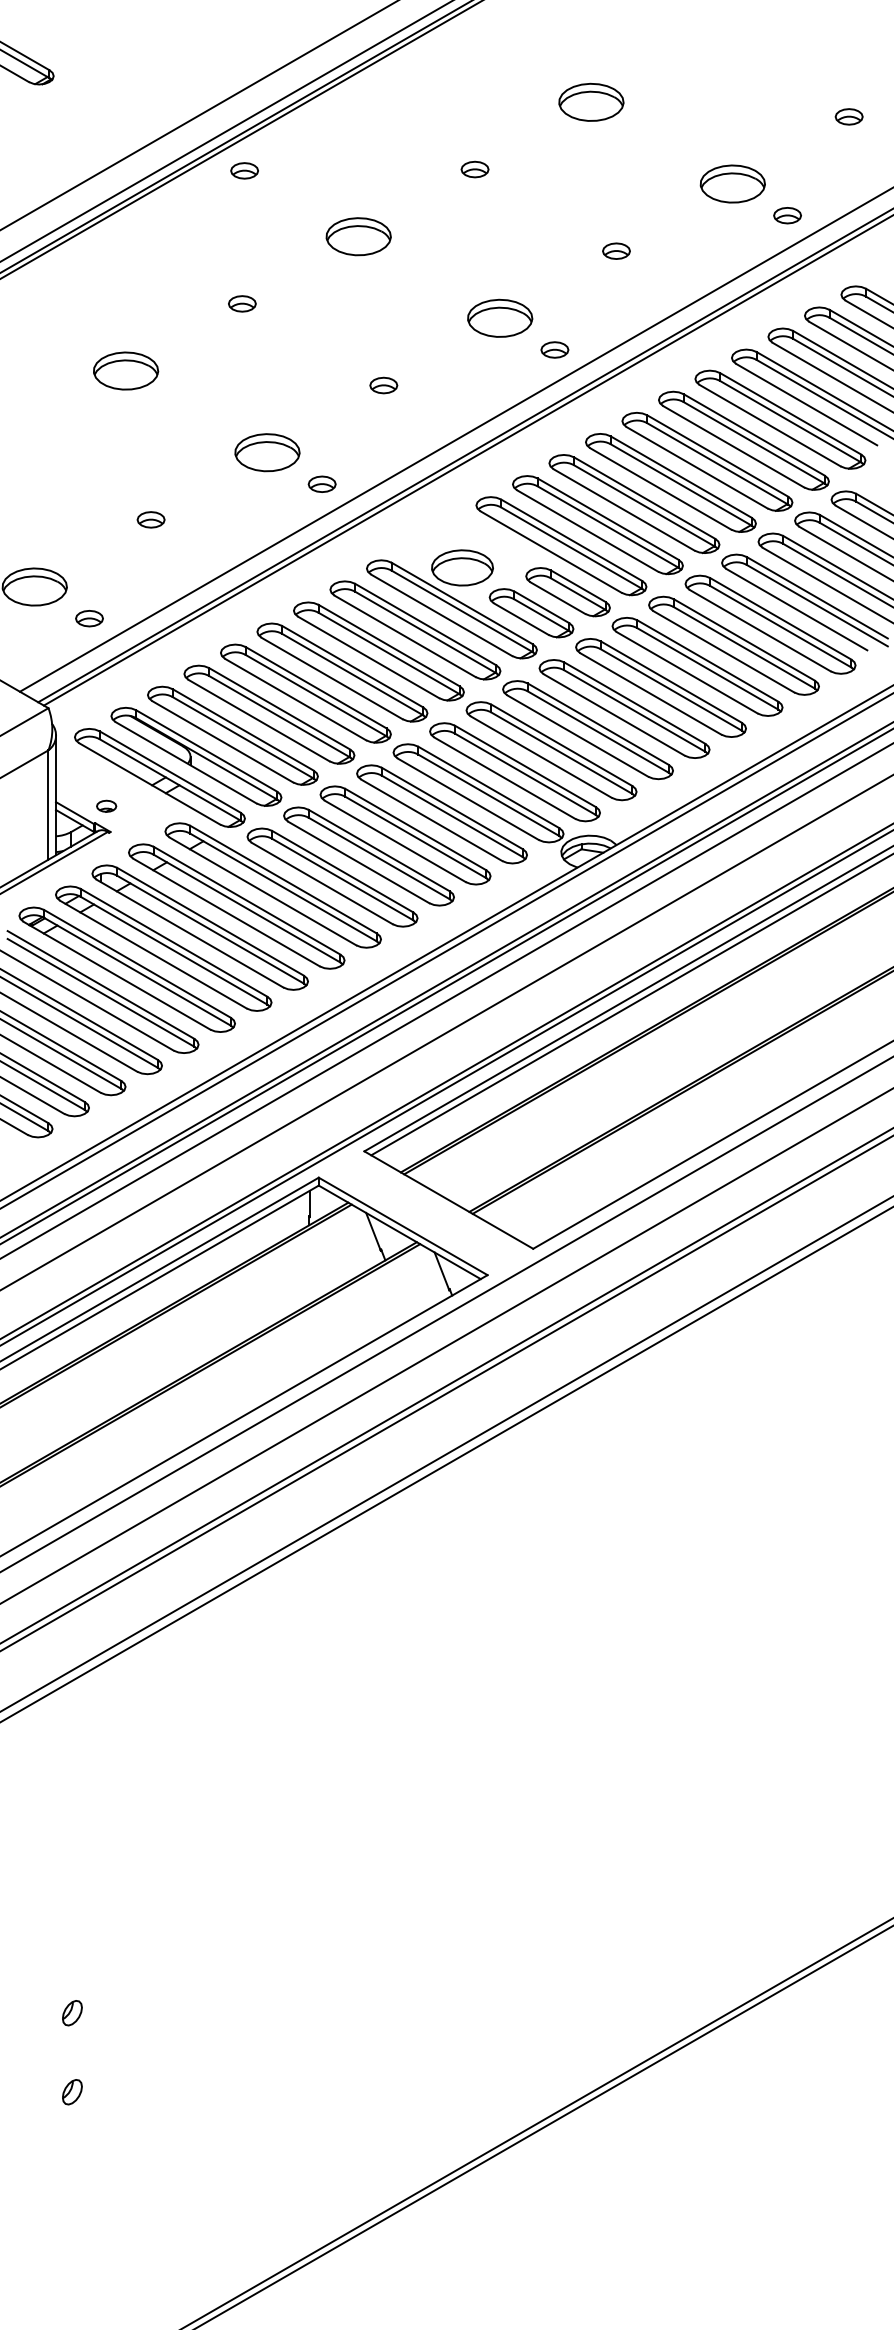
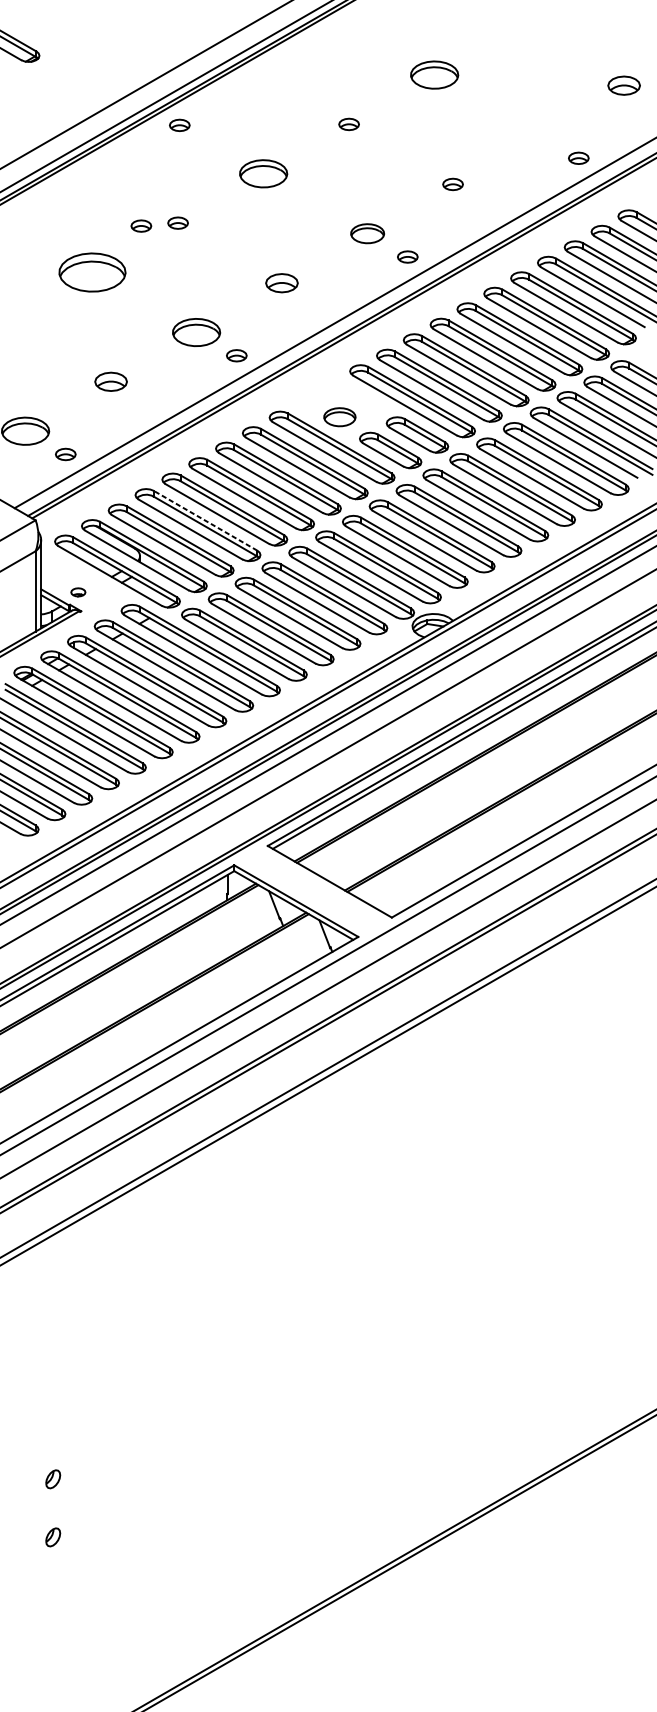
part: (848, 116) -> (623, 85), size x1.6
part: (732, 183) -> (538, 134), removed
part: (192, 307) -> (141, 225), added
part: (500, 317) -> (367, 233), size x0.7
part: (126, 370) -> (92, 272), size x1.4
part: (383, 385) -> (281, 283), size x1.6
part: (150, 519) -> (110, 381), size x1.6
part: (462, 567) -> (339, 416), size x0.7
line: (279, 708) -> (205, 520), solid -> dashed

